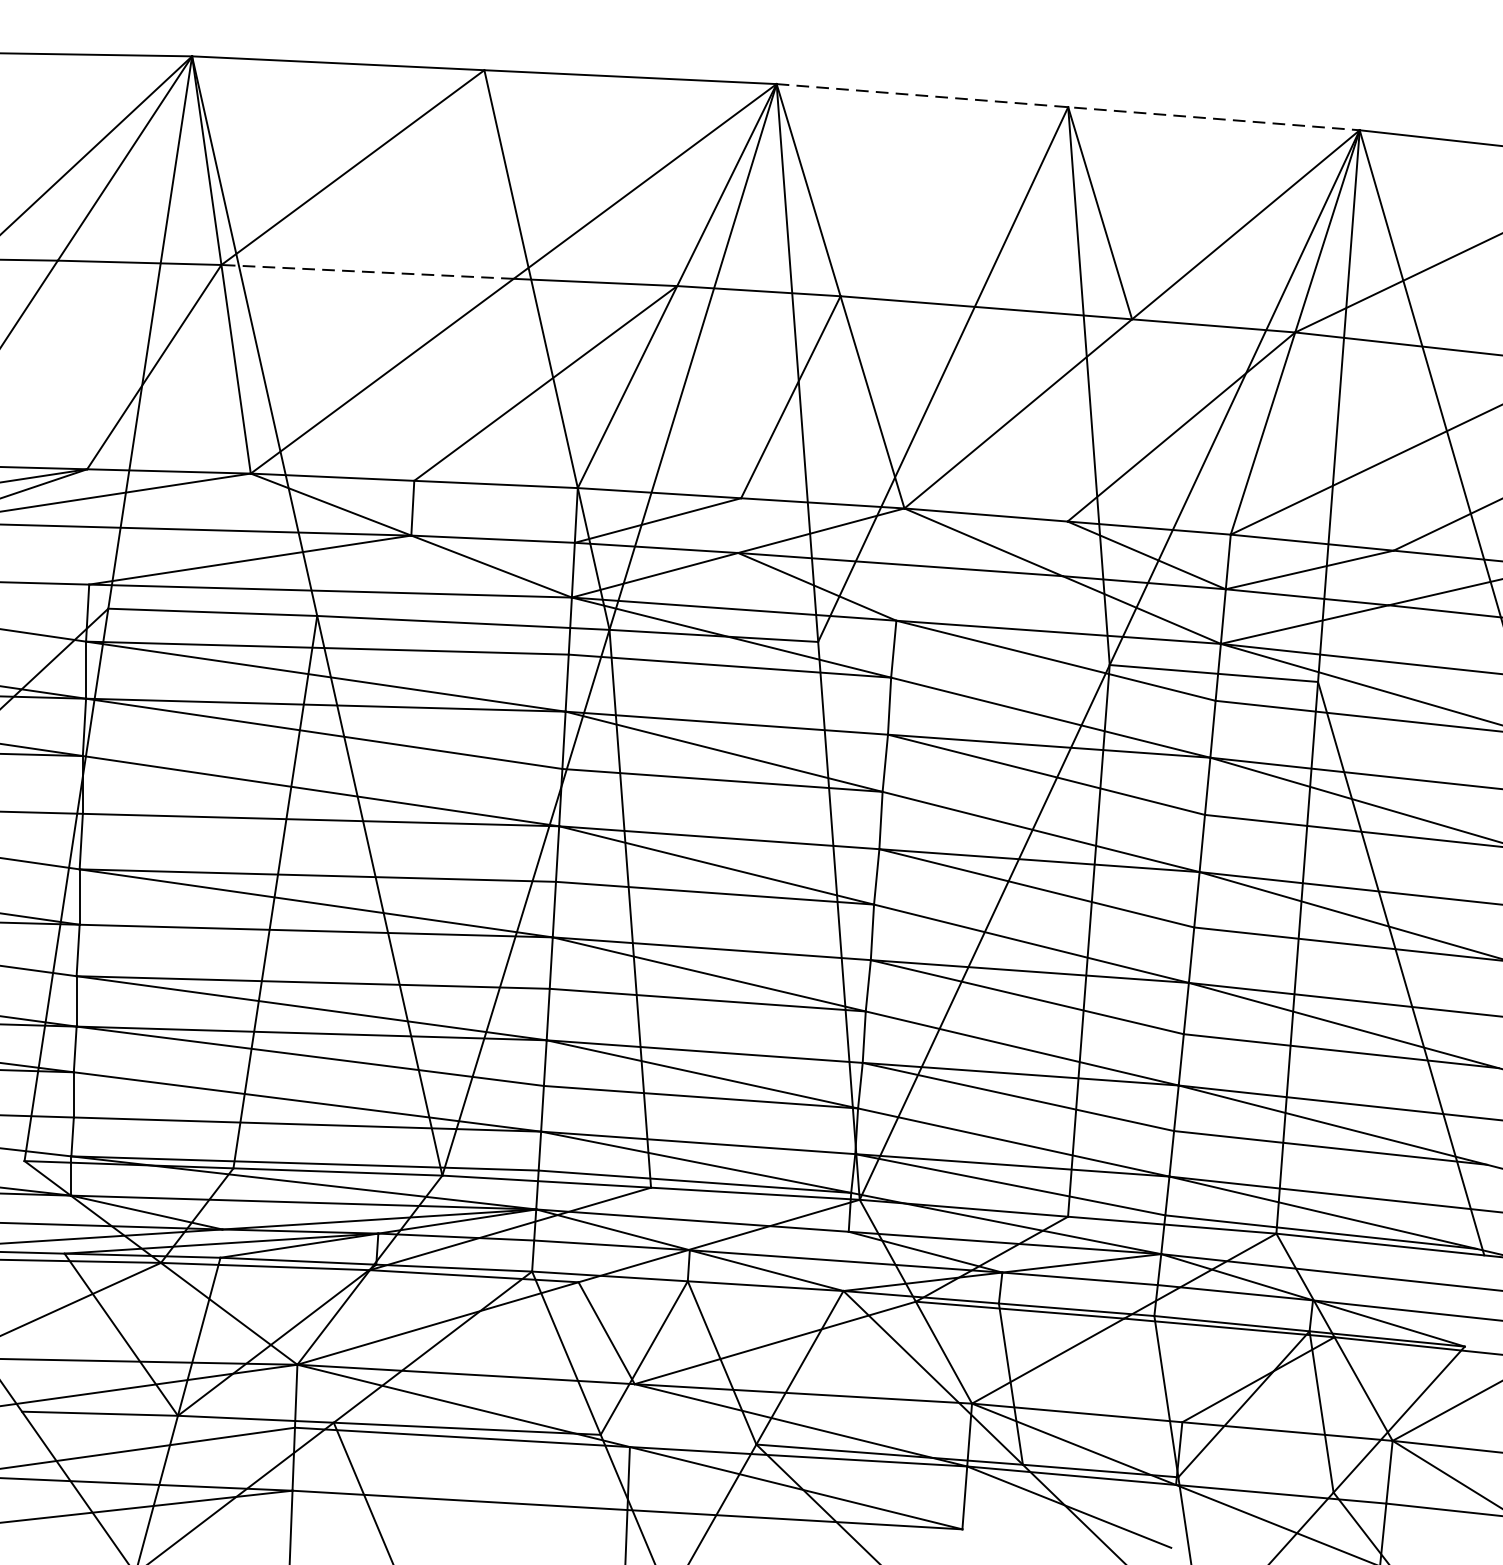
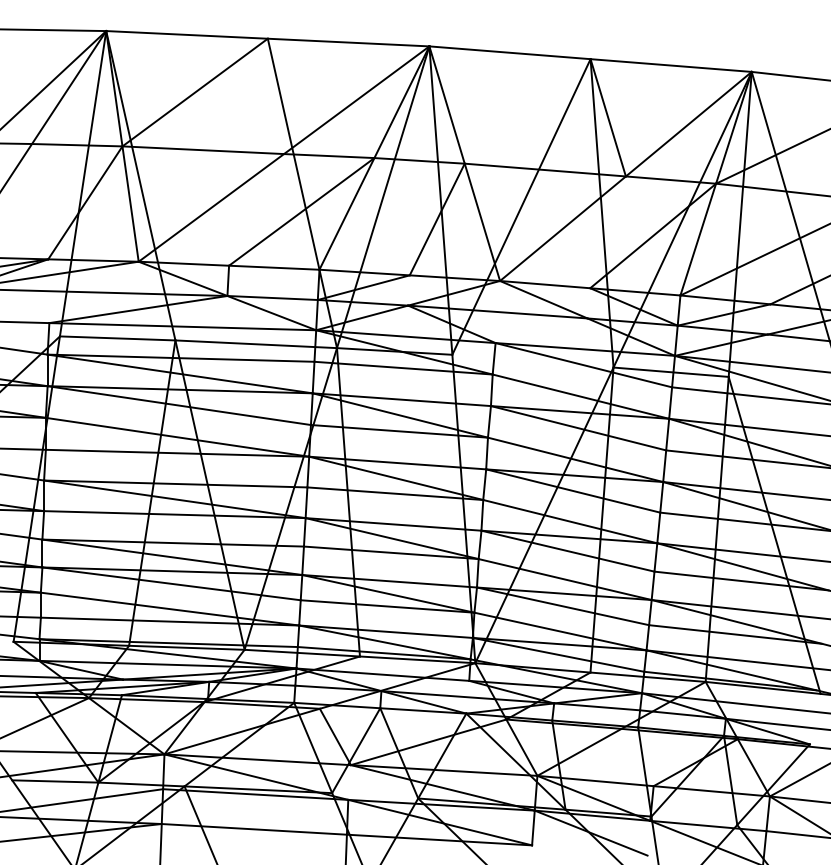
line: (1068, 107) -> (590, 59), dashed -> solid
line: (368, 272) -> (203, 150), dashed -> solid

